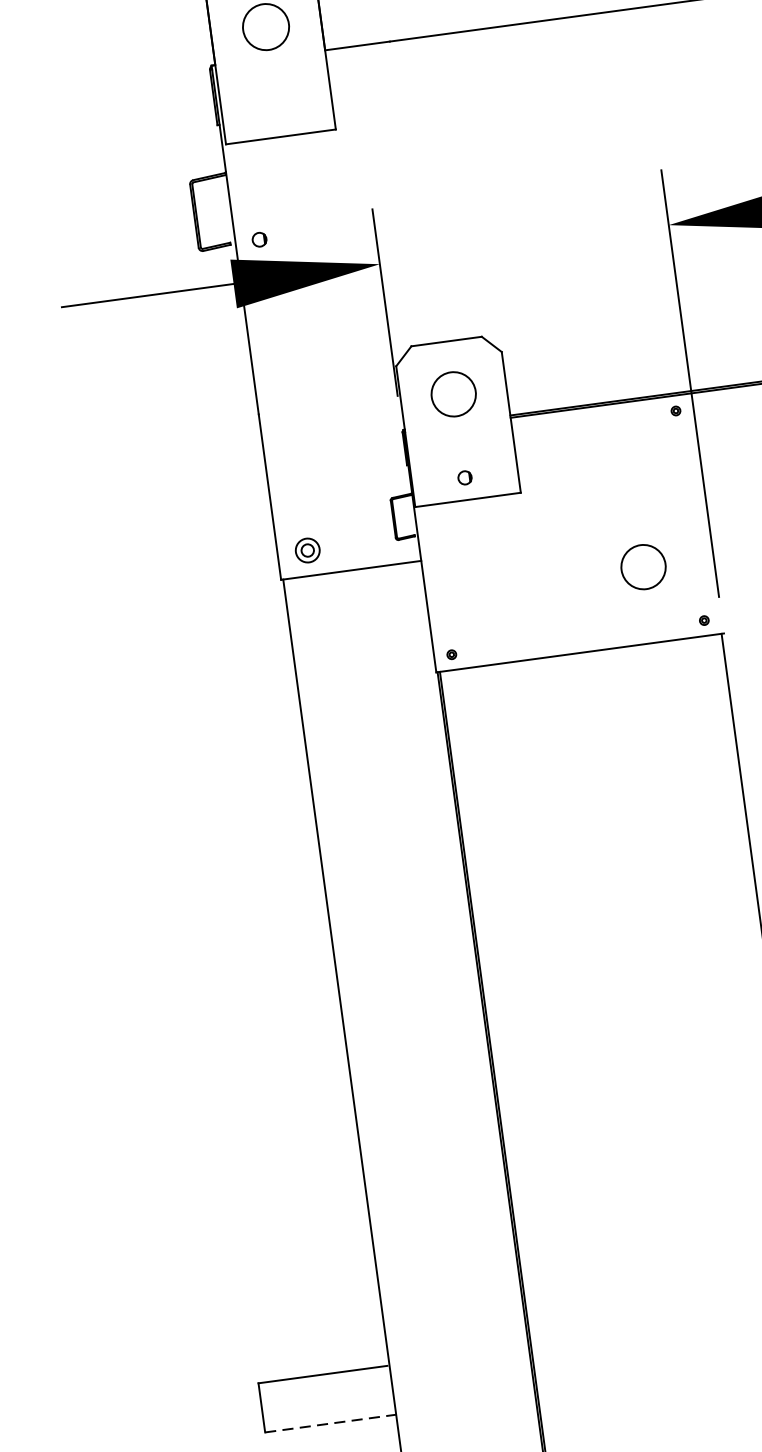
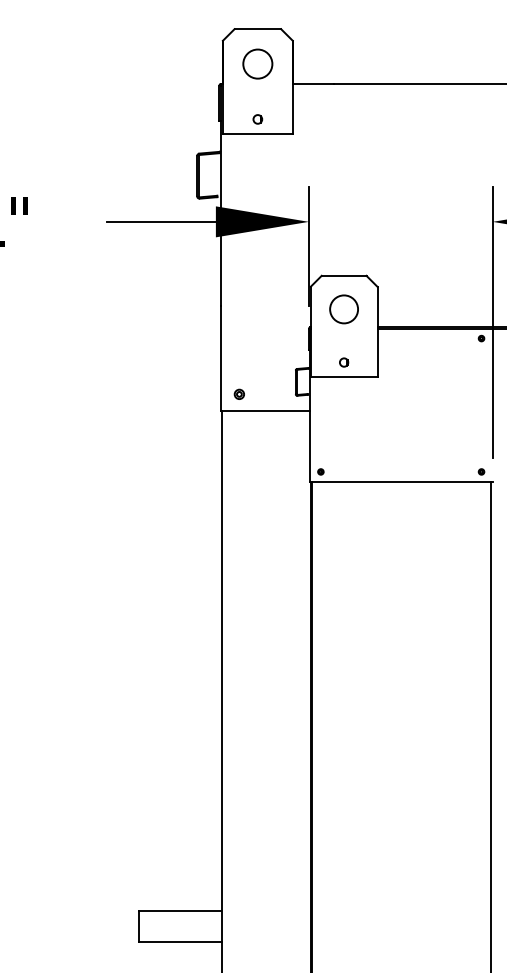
part: (259, 239) -> (257, 119), moved
part: (305, 548) -> (238, 393), size x0.62
circle: (642, 567) -> (447, 433), removed
line: (331, 1424) -> (180, 942), dashed -> solid

